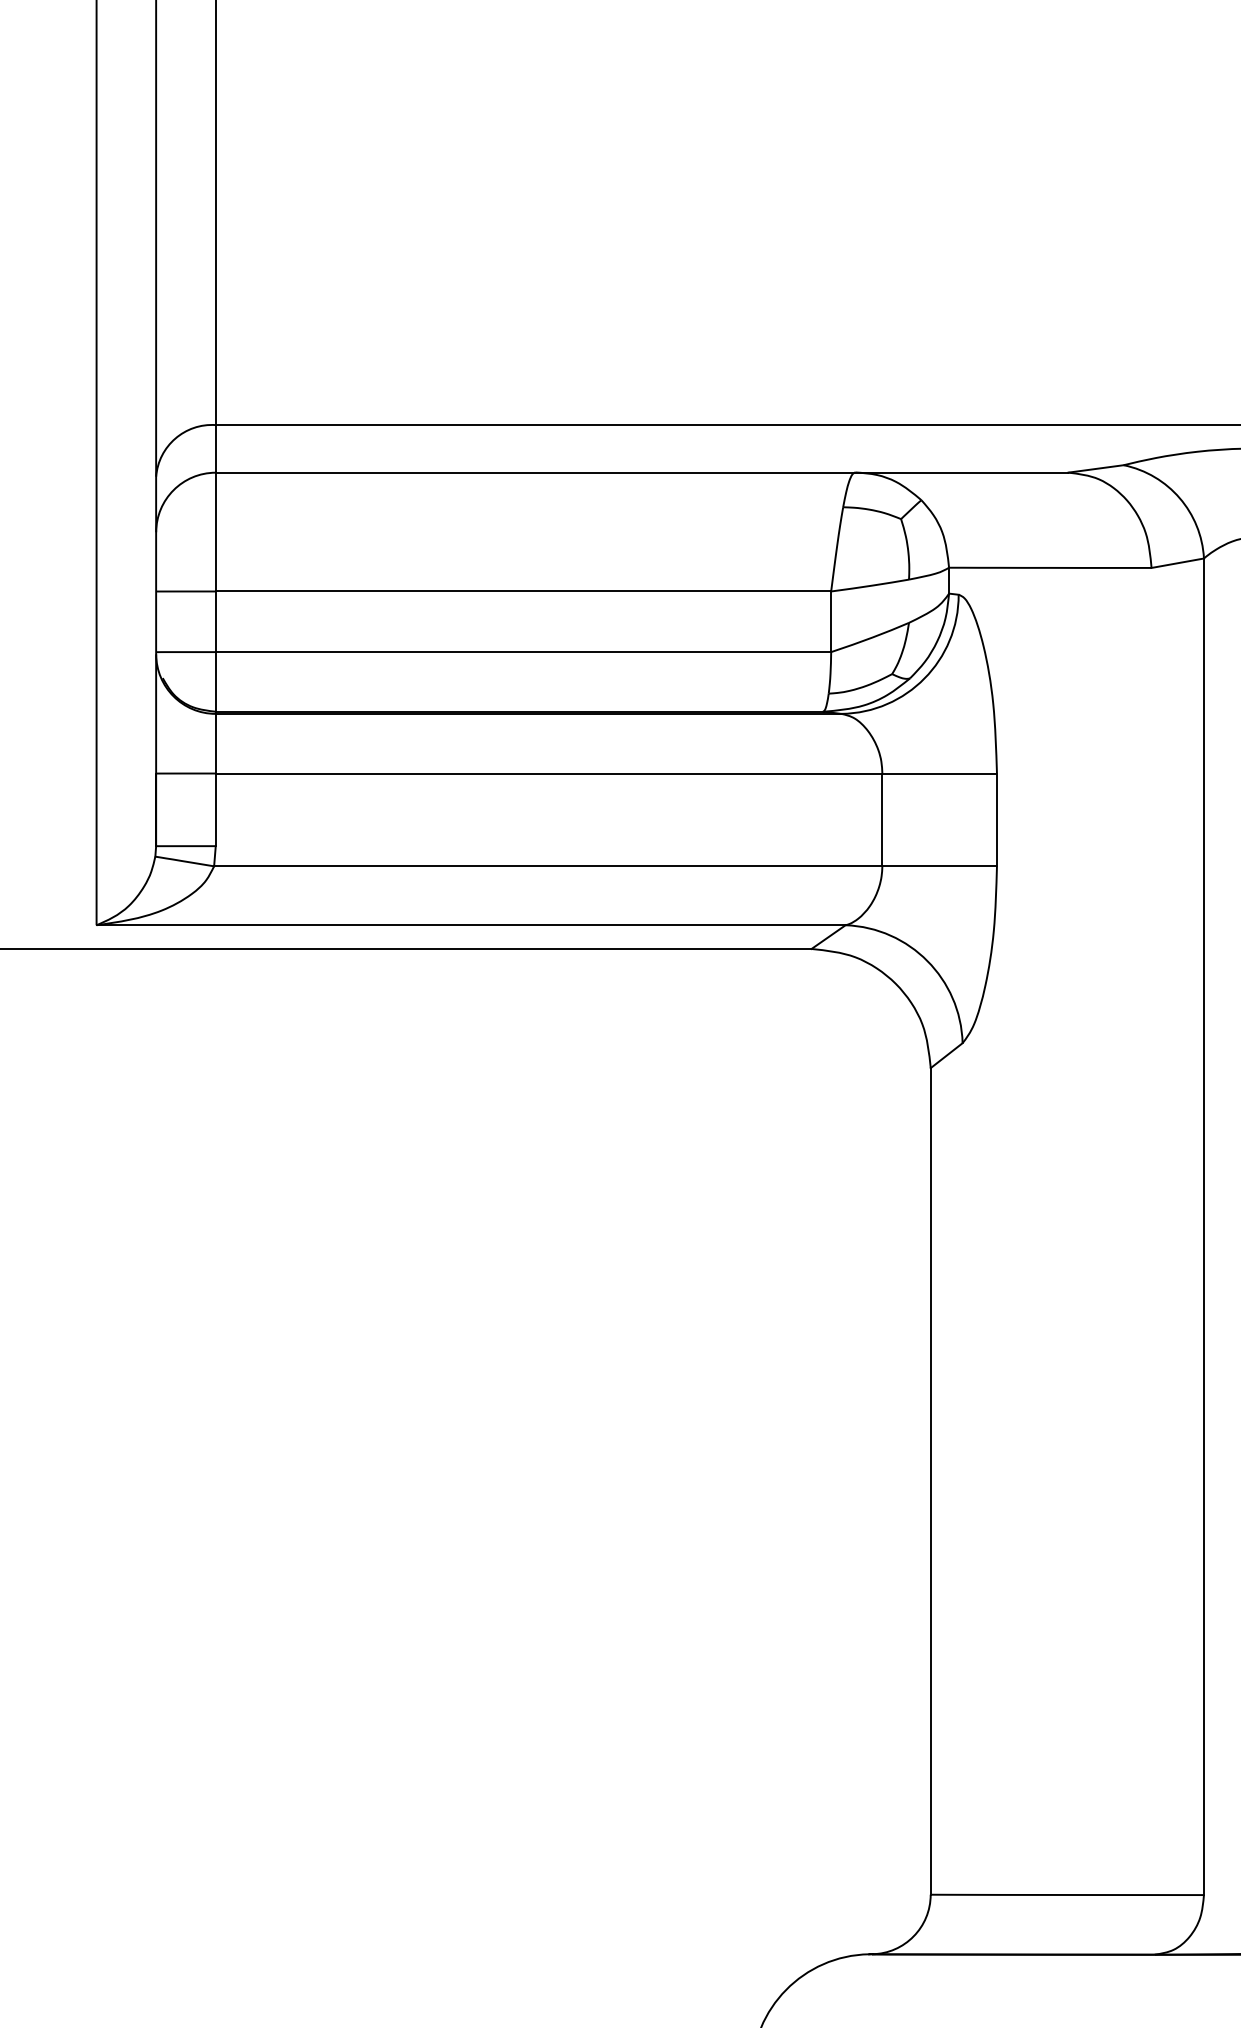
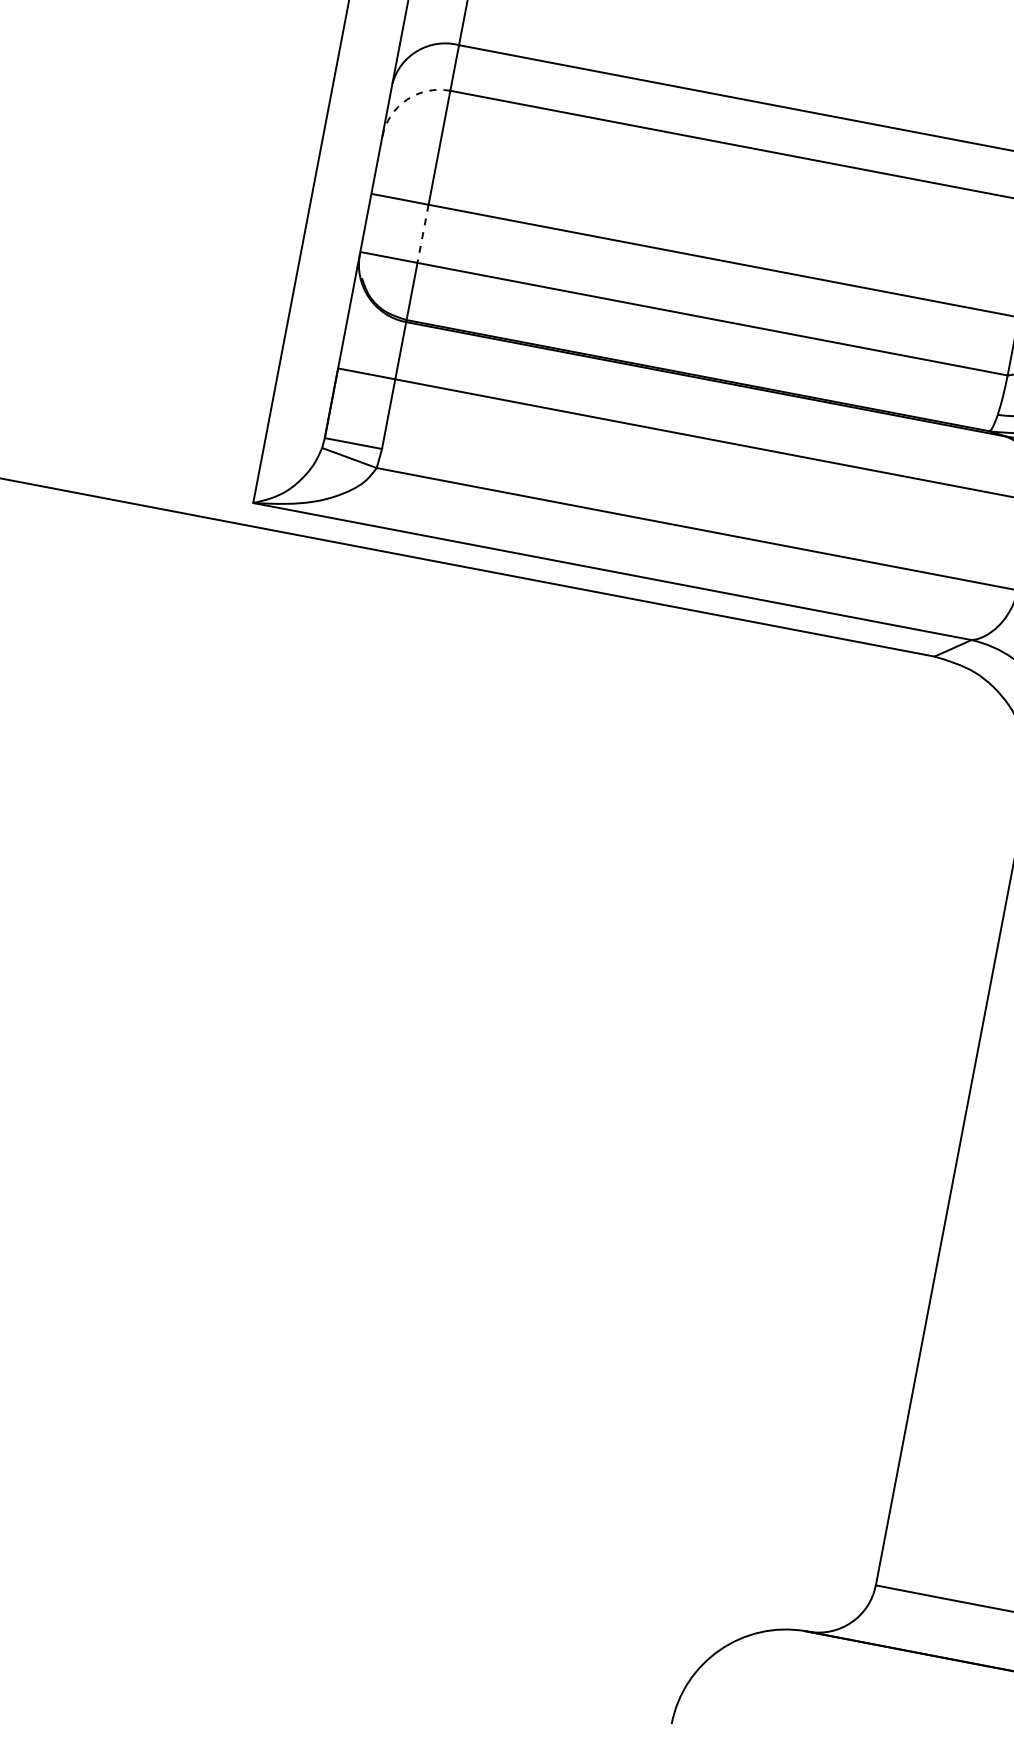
arc: (173, 490) -> (406, 100), solid -> dashed
line: (215, 622) -> (422, 234), solid -> dashed

